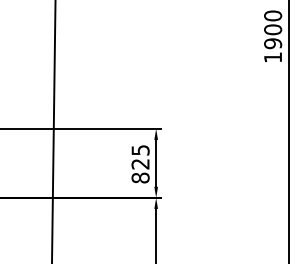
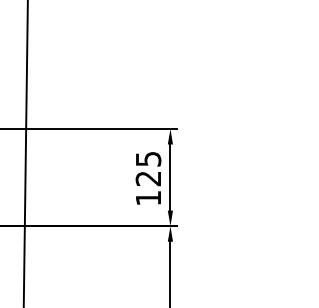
text: (140, 177) -> (148, 197), 825 -> 125

